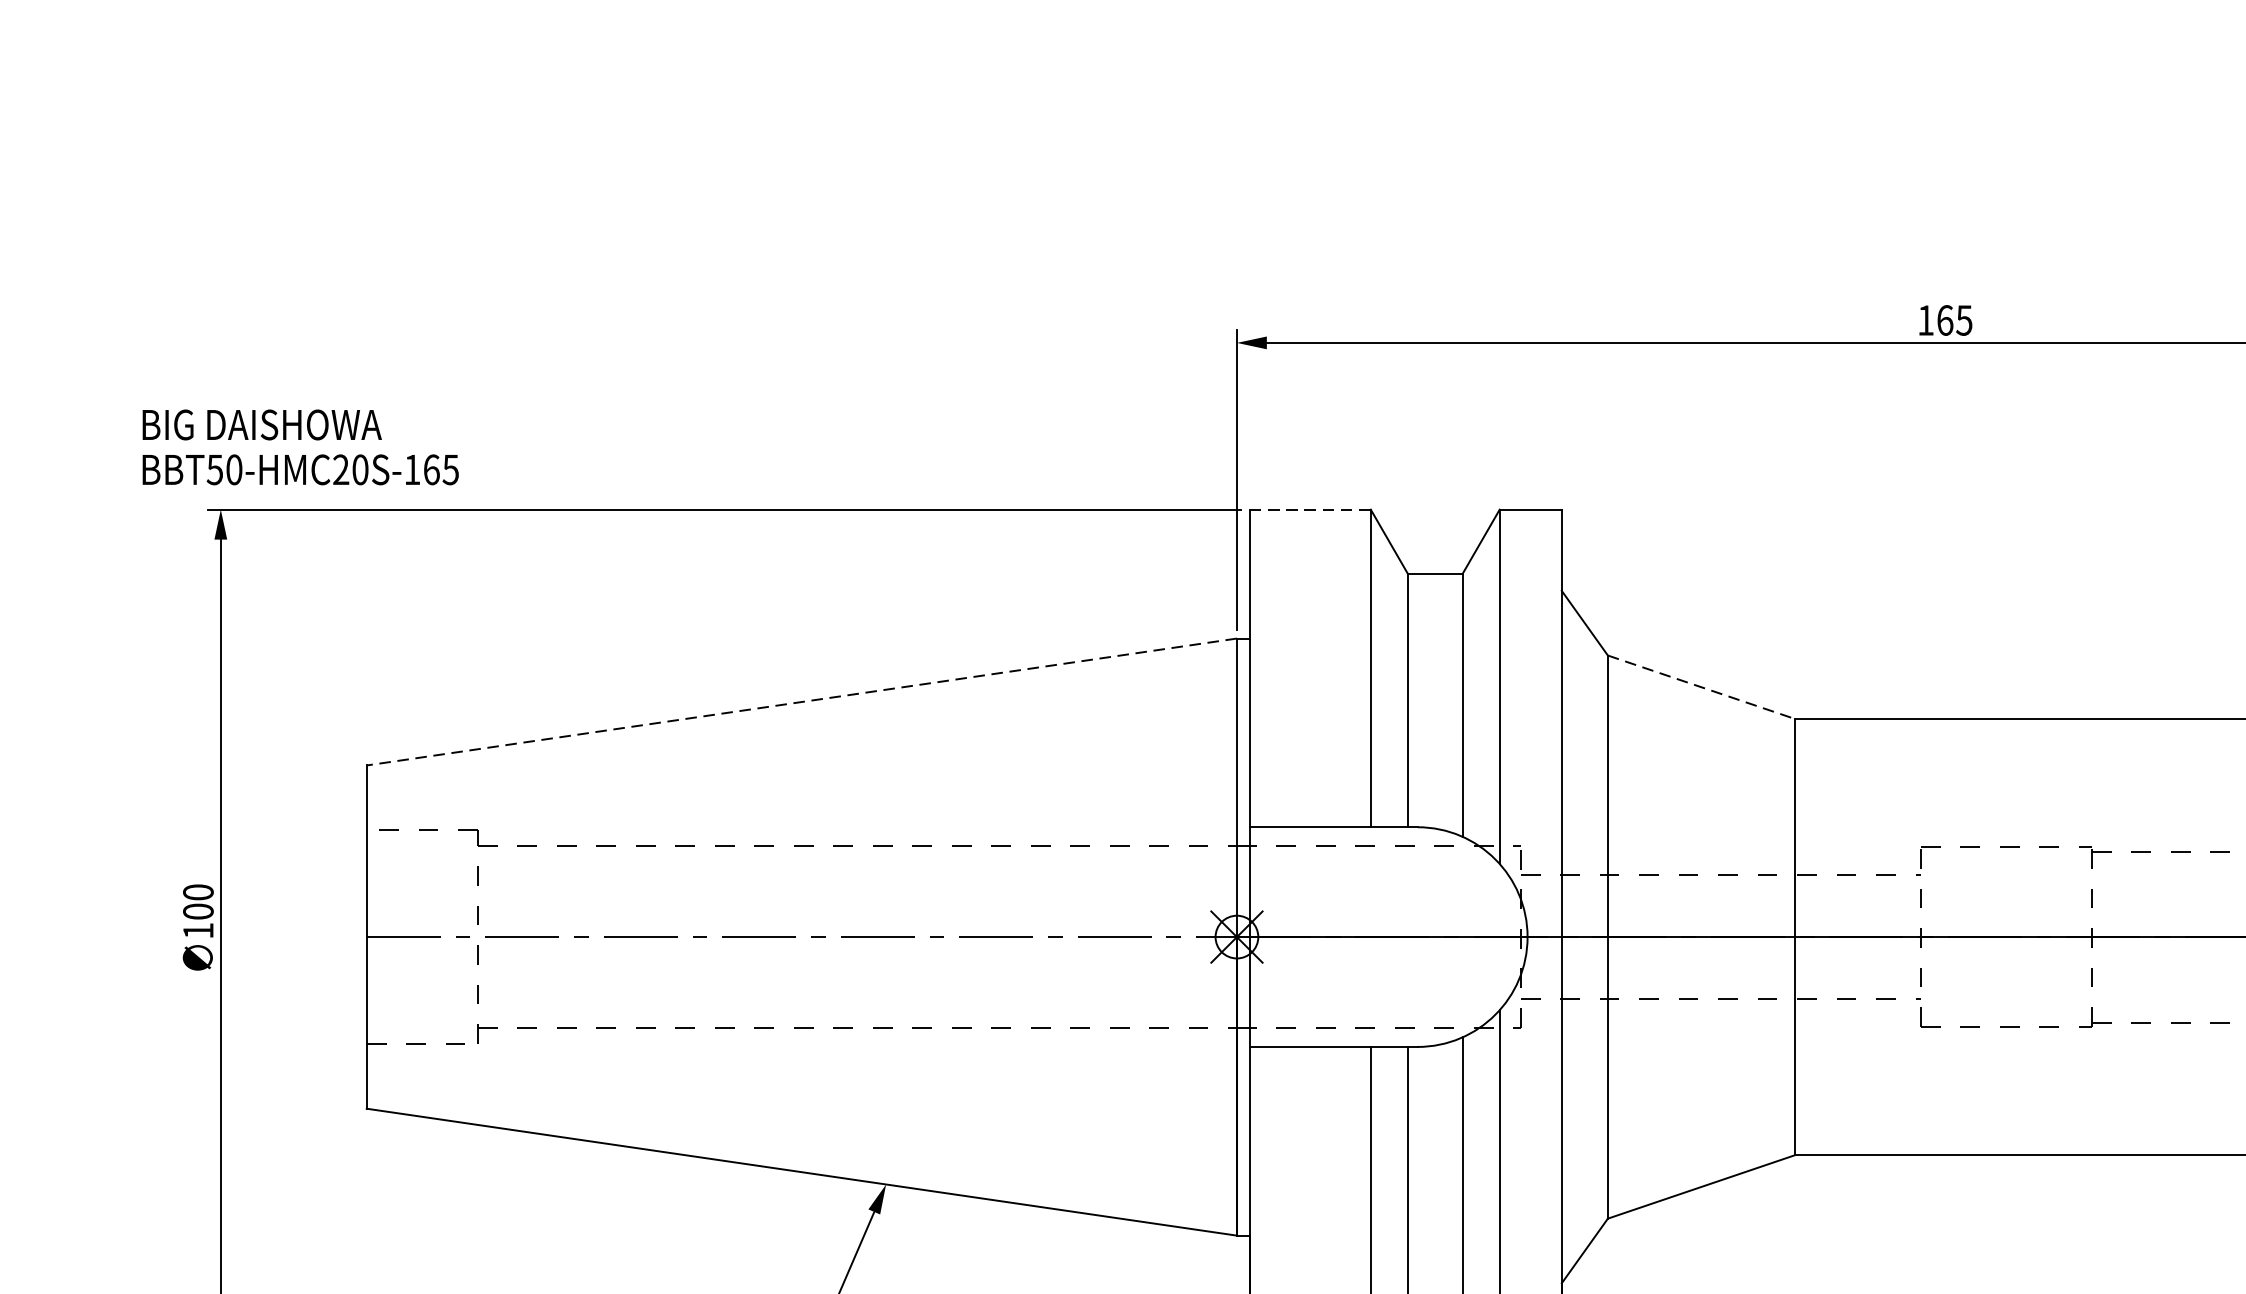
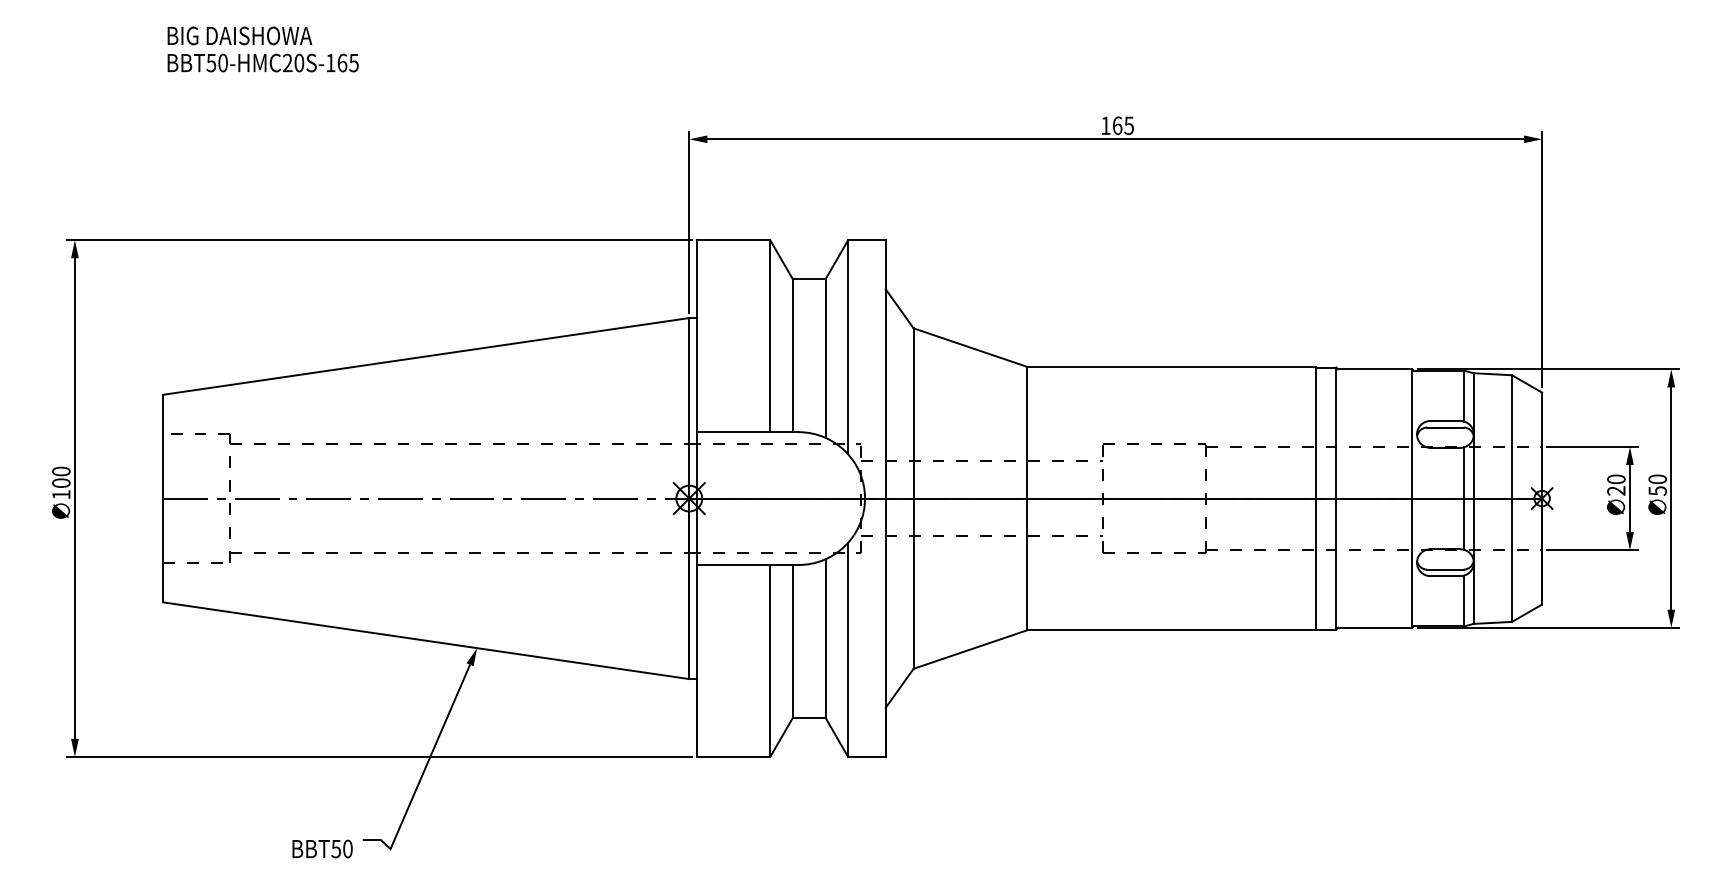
text: (299, 447) -> (262, 49), moved
line: (1310, 510) -> (733, 240), dashed -> solid
line: (1702, 687) -> (970, 347), dashed -> solid
line: (802, 702) -> (426, 356), dashed -> solid

